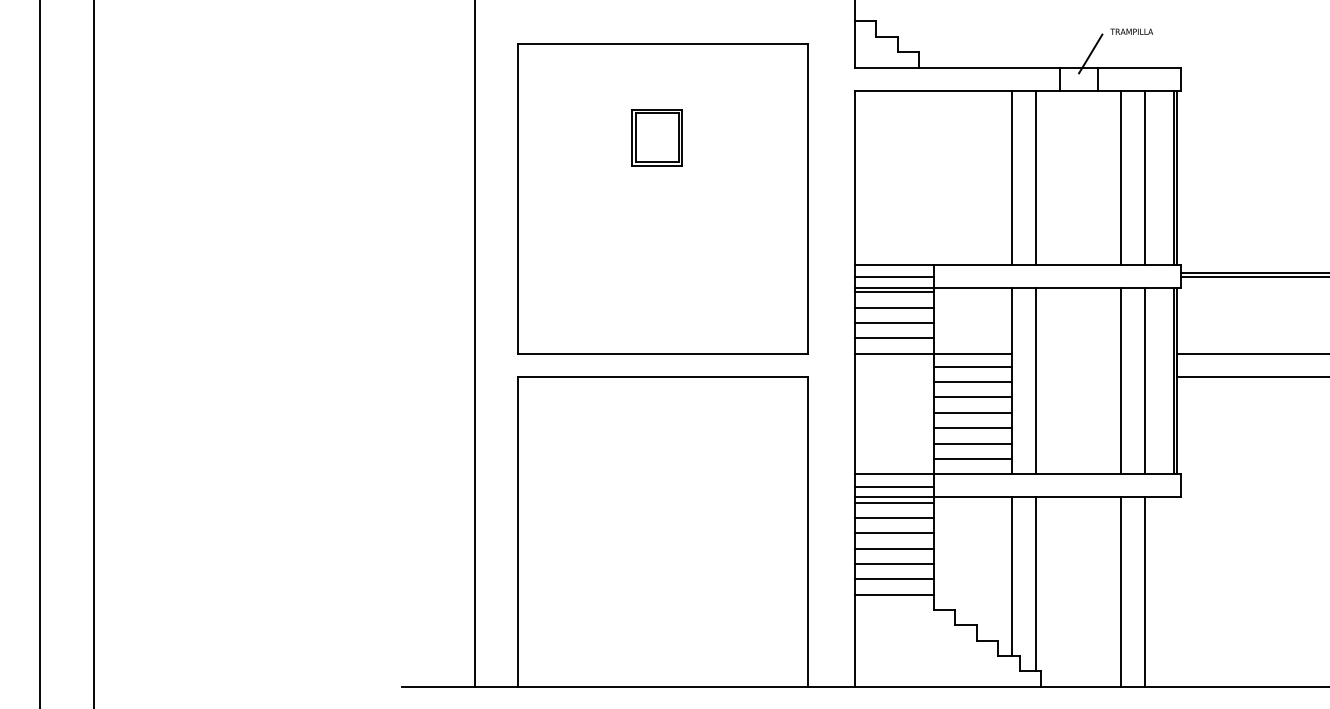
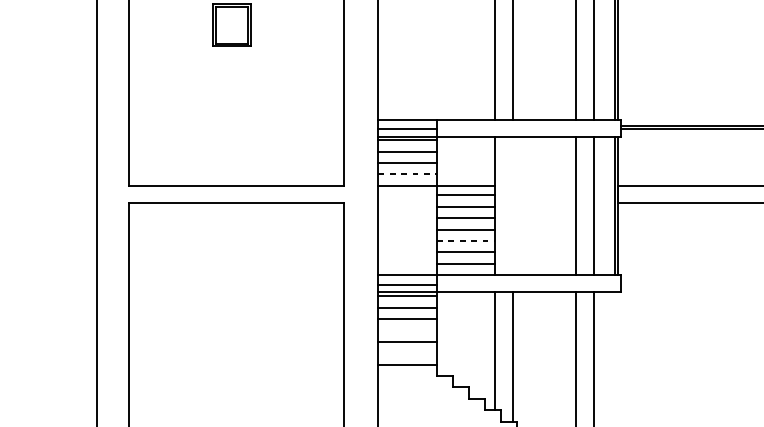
line: (894, 338) -> (408, 174), solid -> dashed
line: (1035, 380) -> (512, 205), removed
line: (973, 428) -> (466, 241), solid -> dashed
line: (893, 548) -> (407, 330), removed
line: (893, 579) -> (407, 353), removed

